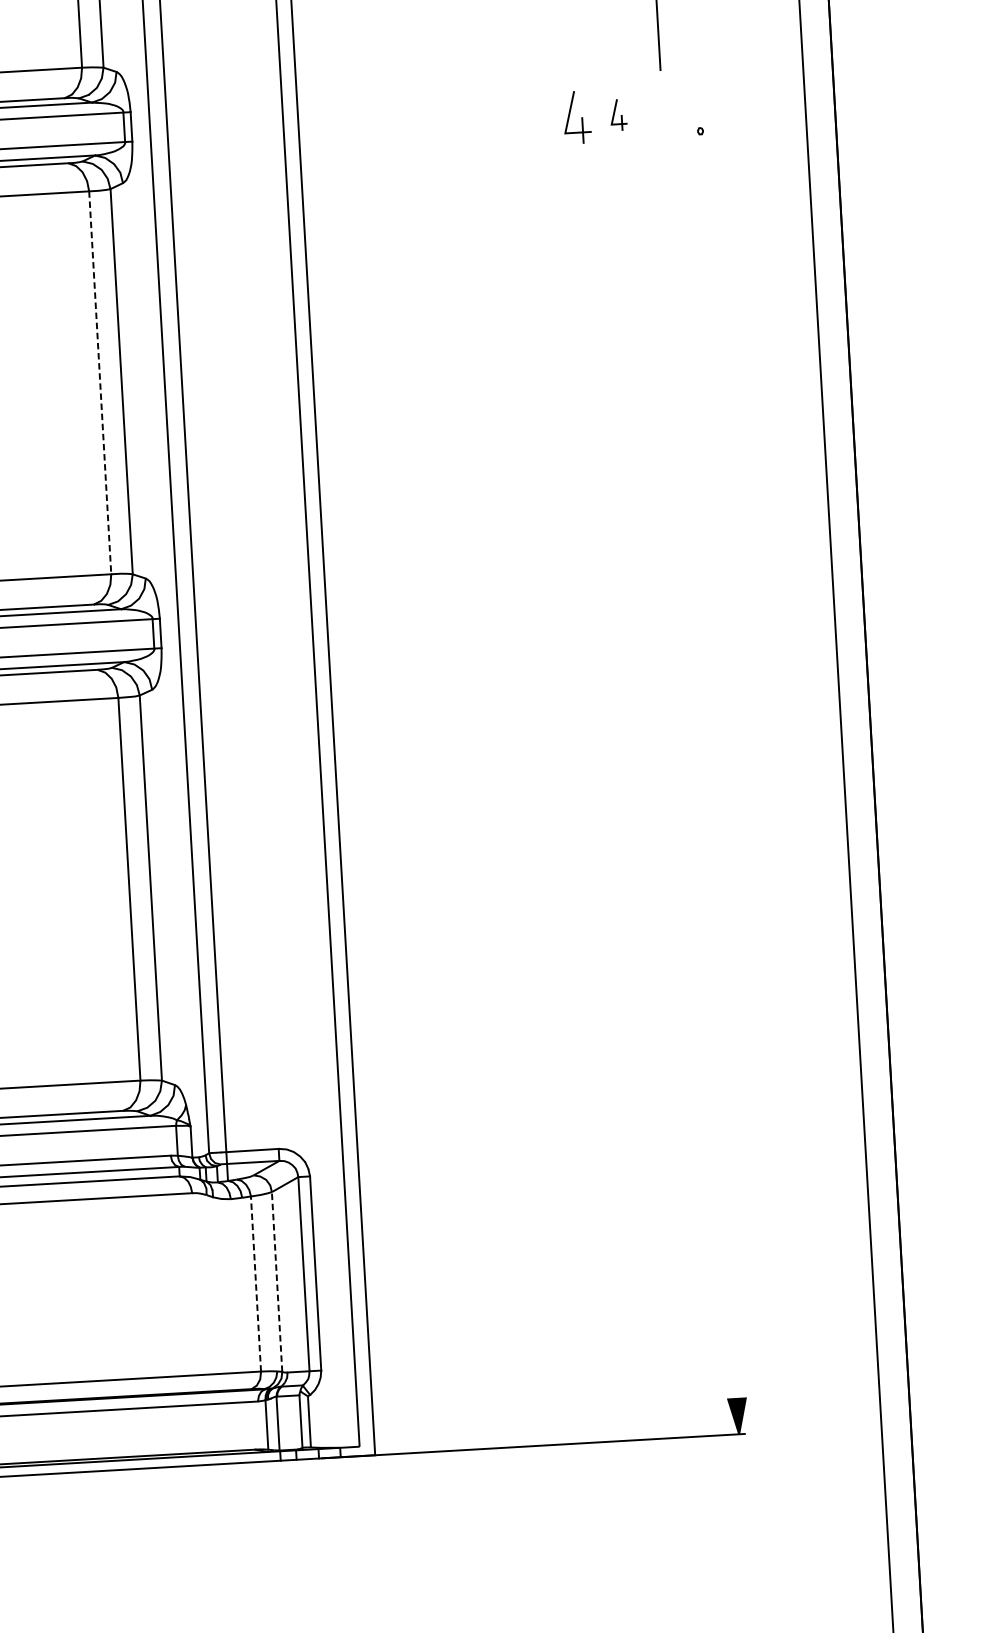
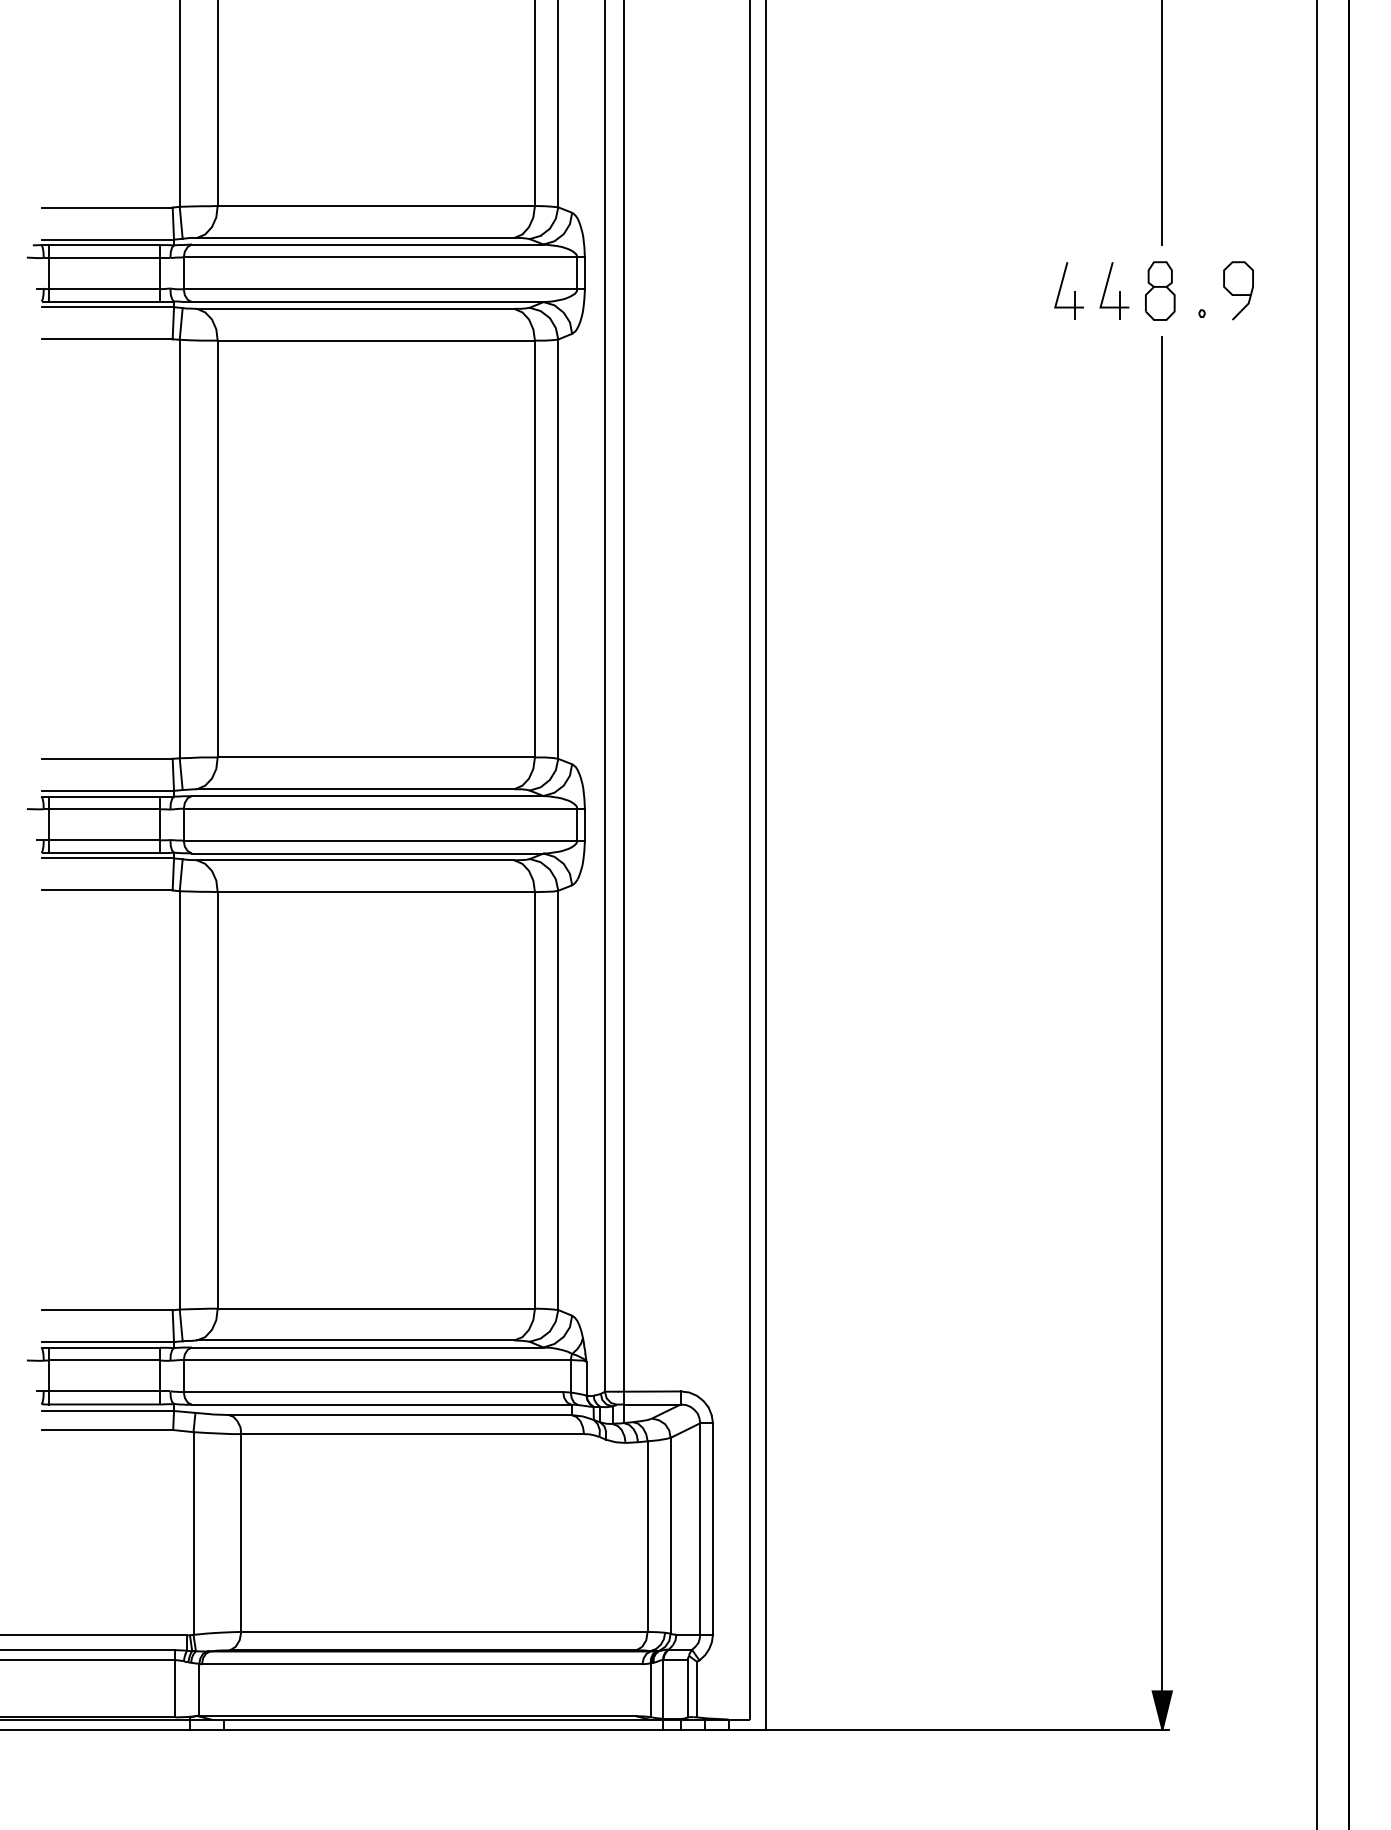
curve: (732, 111) -> (1238, 294), added
part: (661, 112) -> (1160, 290), added
part: (618, 114) -> (1114, 290), size x1.67
line: (99, 383) -> (534, 549), dashed -> solid
line: (702, 794) -> (1162, 1033), added
line: (276, 1281) -> (670, 1535), dashed -> solid
line: (255, 1283) -> (647, 1536), dashed -> solid

